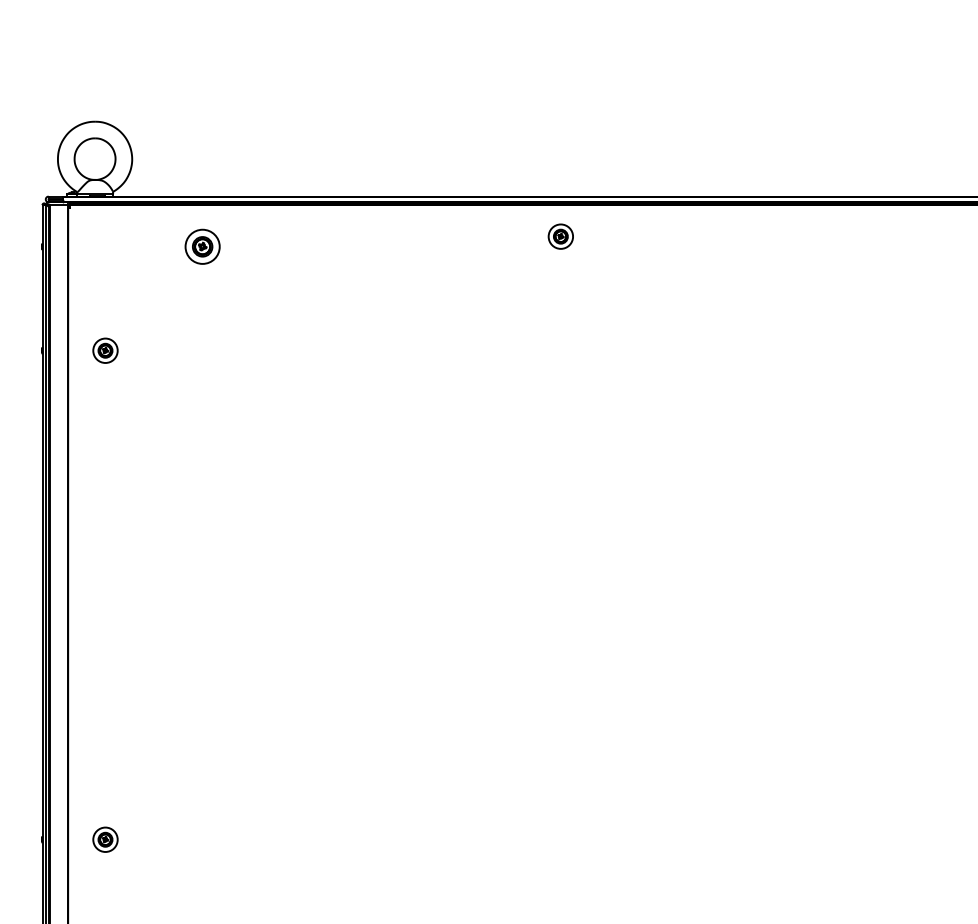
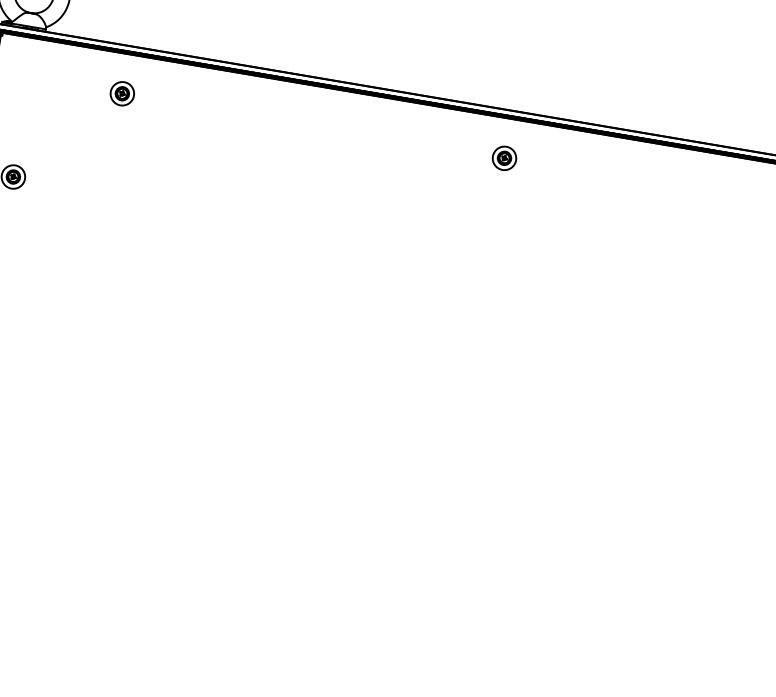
part: (560, 236) -> (504, 158), moved
part: (202, 246) -> (122, 93), size x0.71

